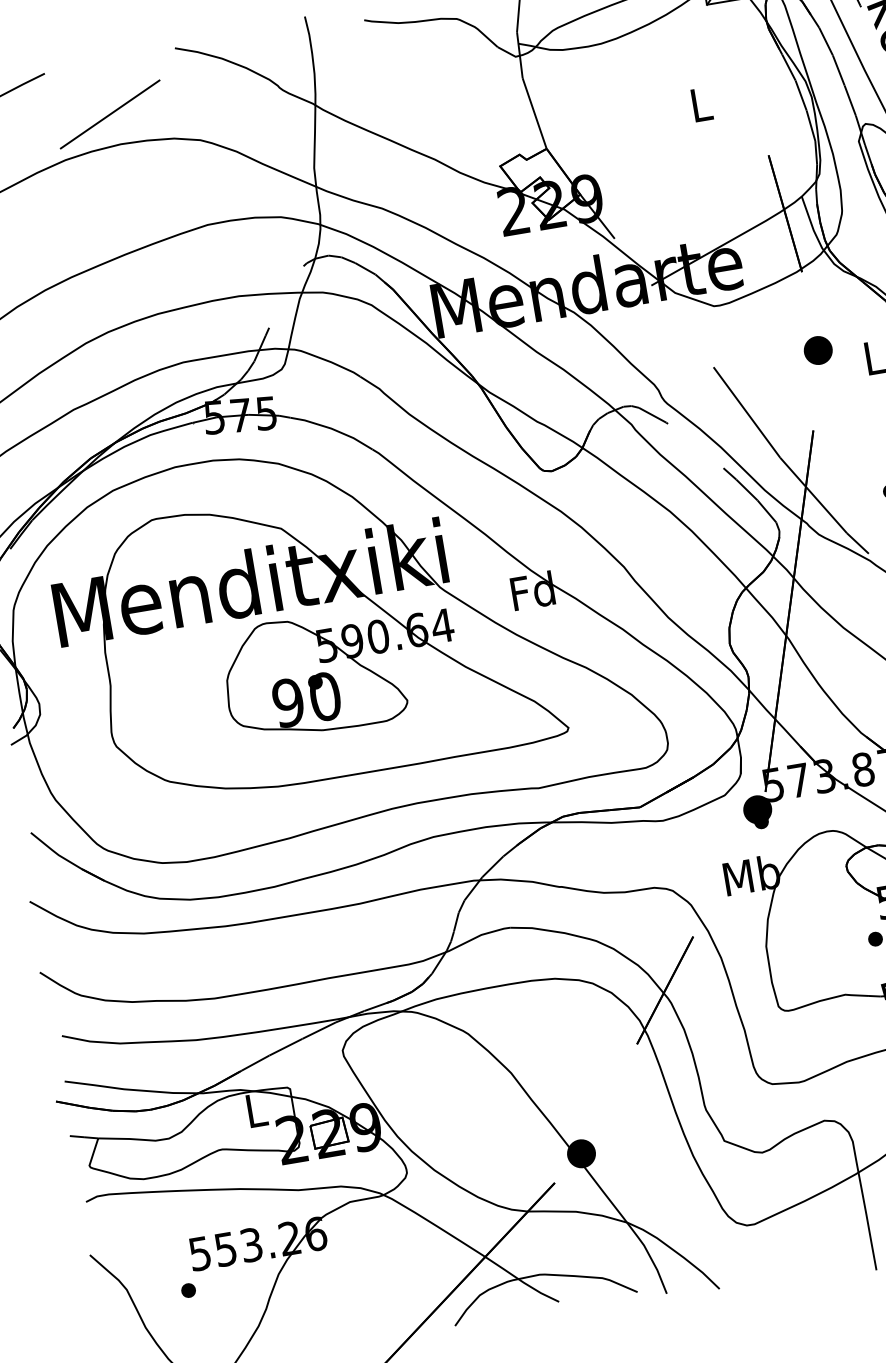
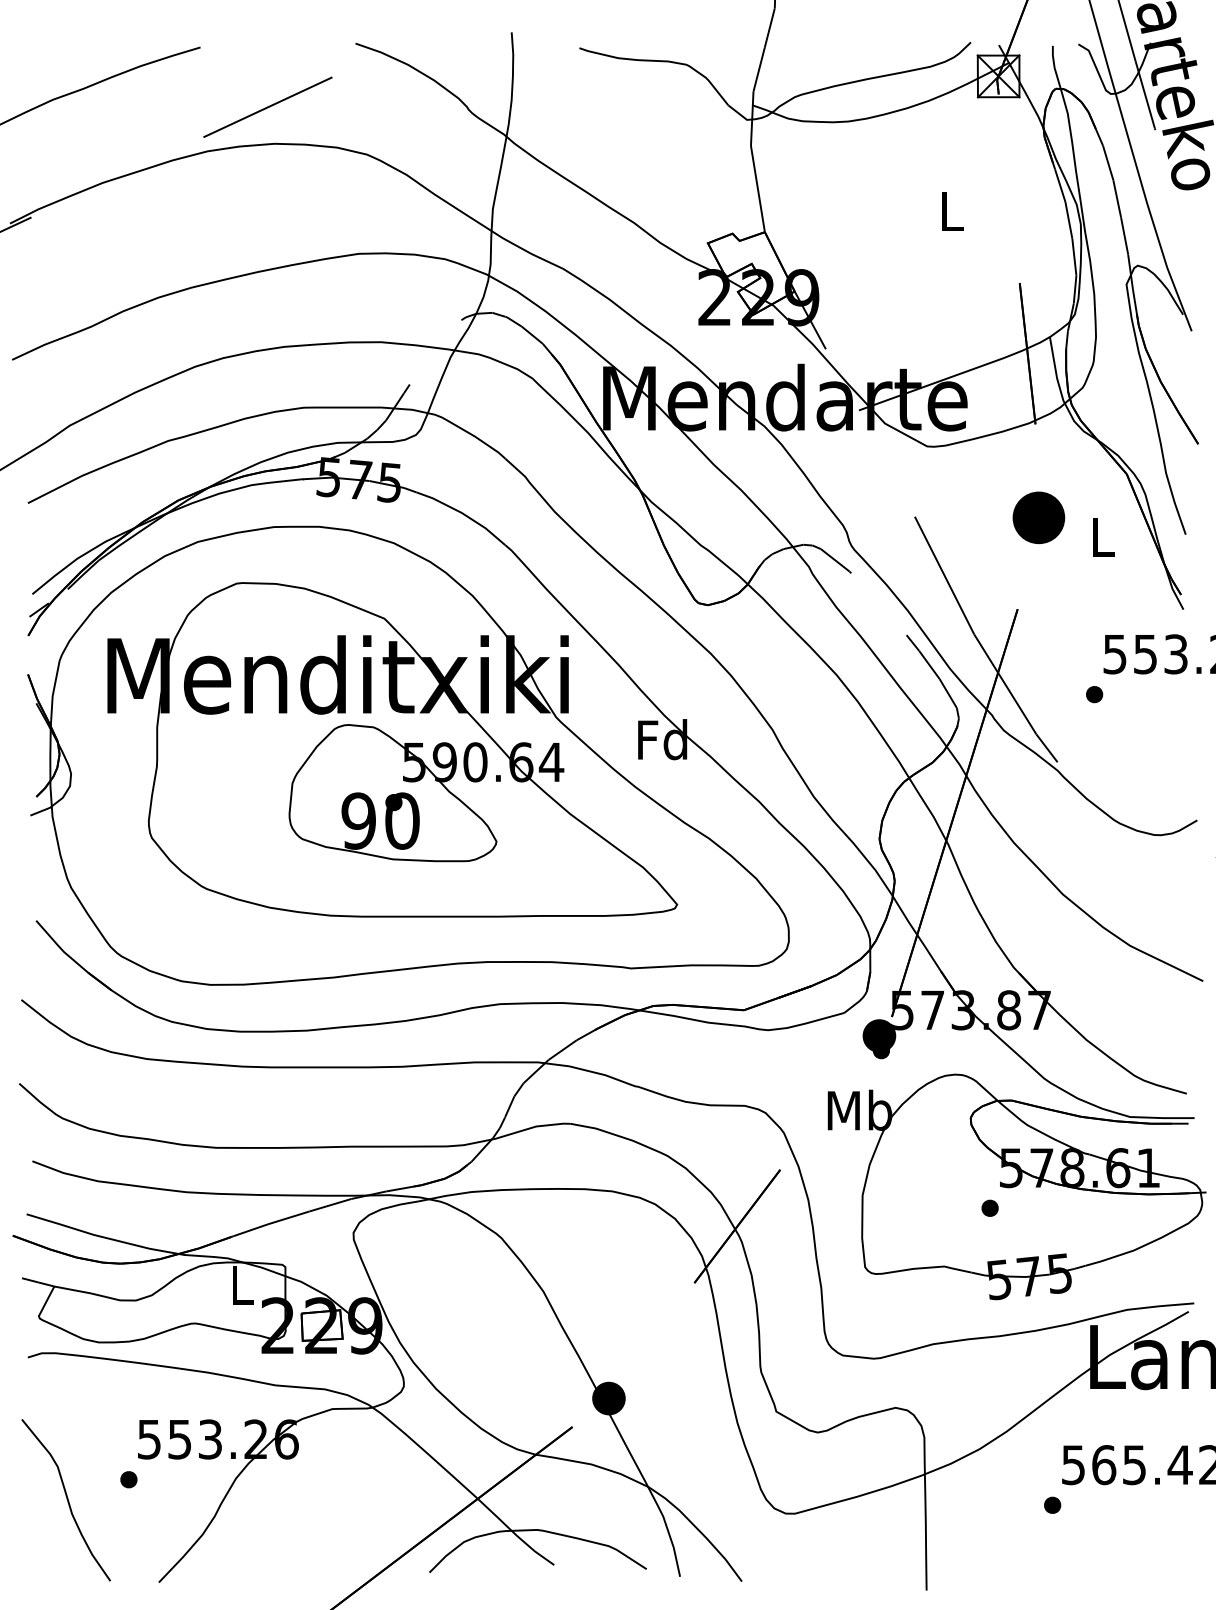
part: (817, 350) -> (1038, 517), size x1.6

